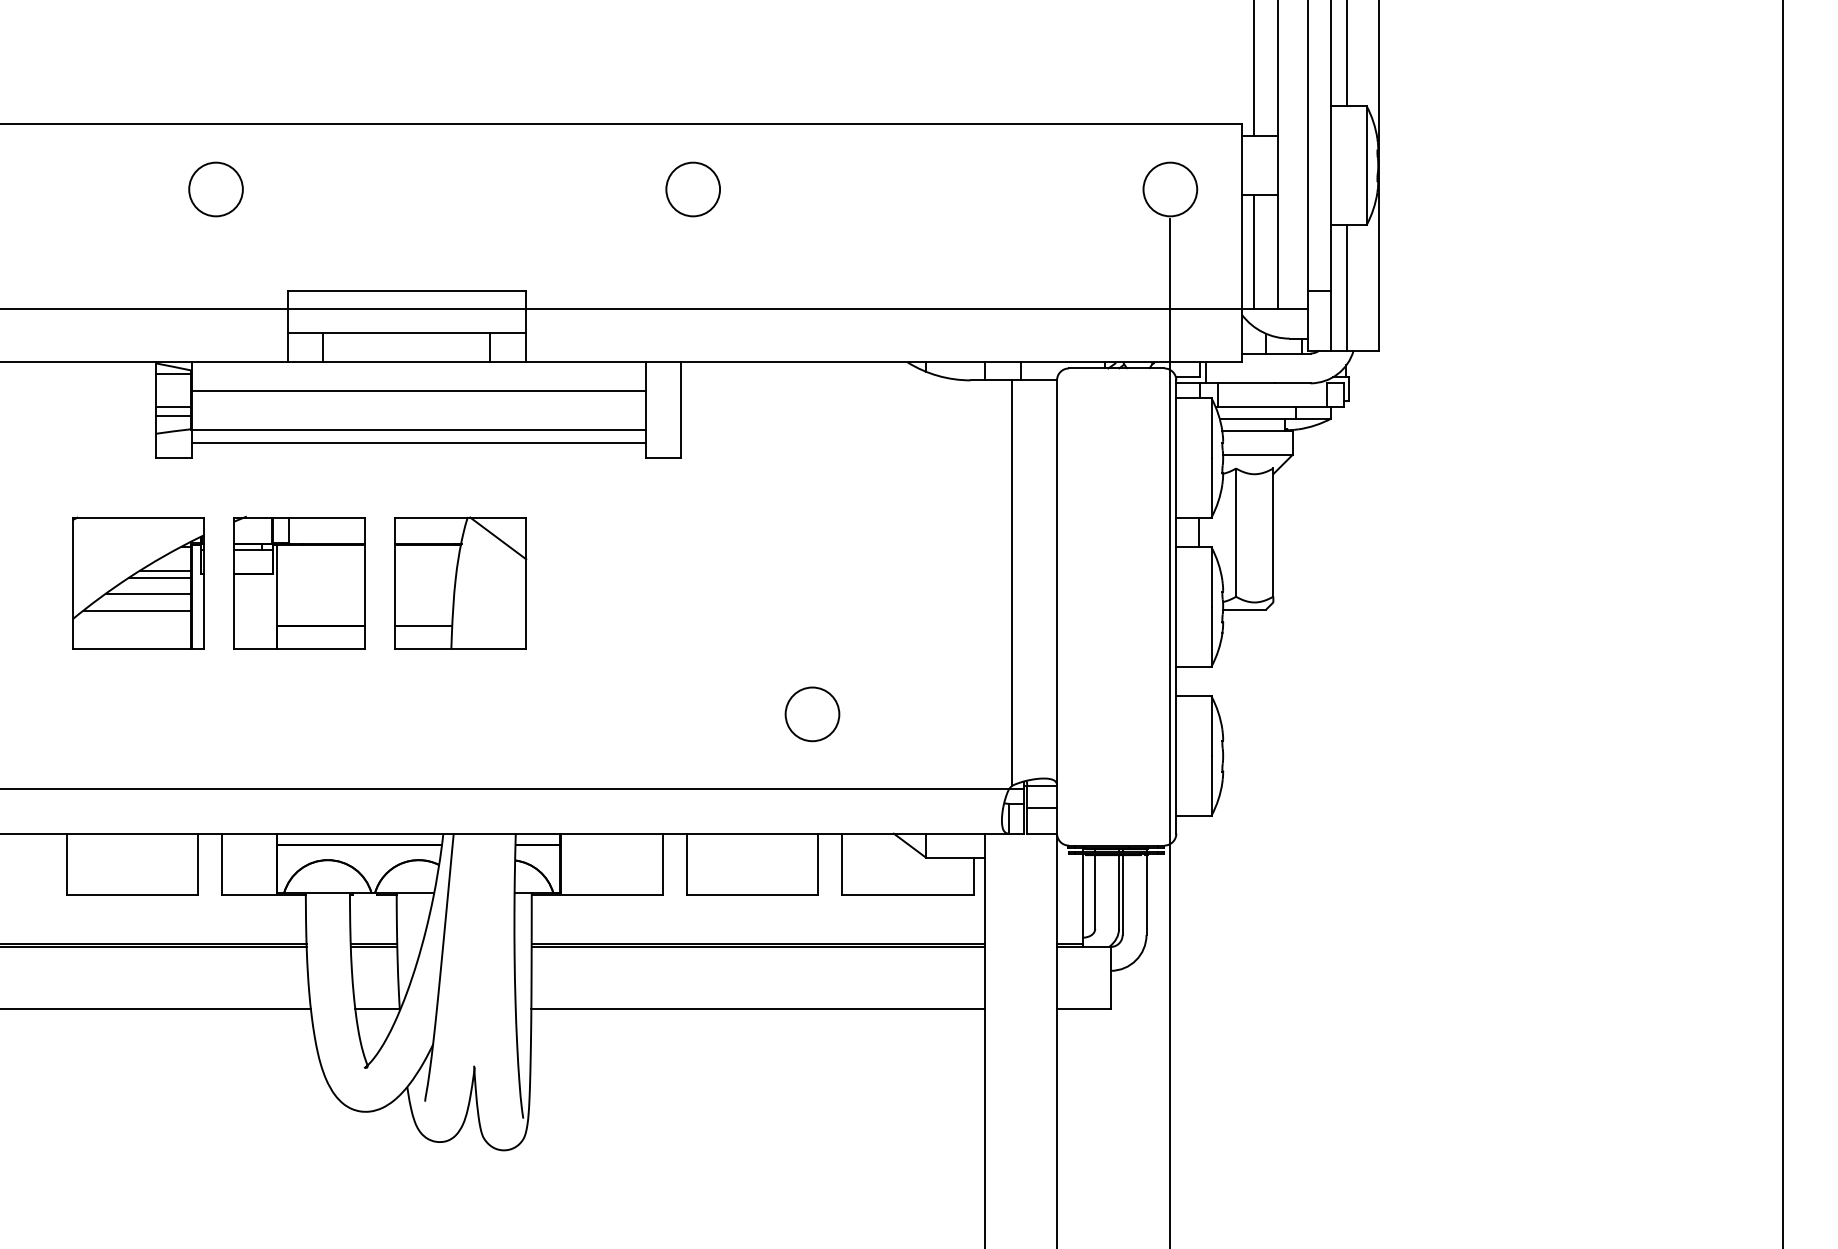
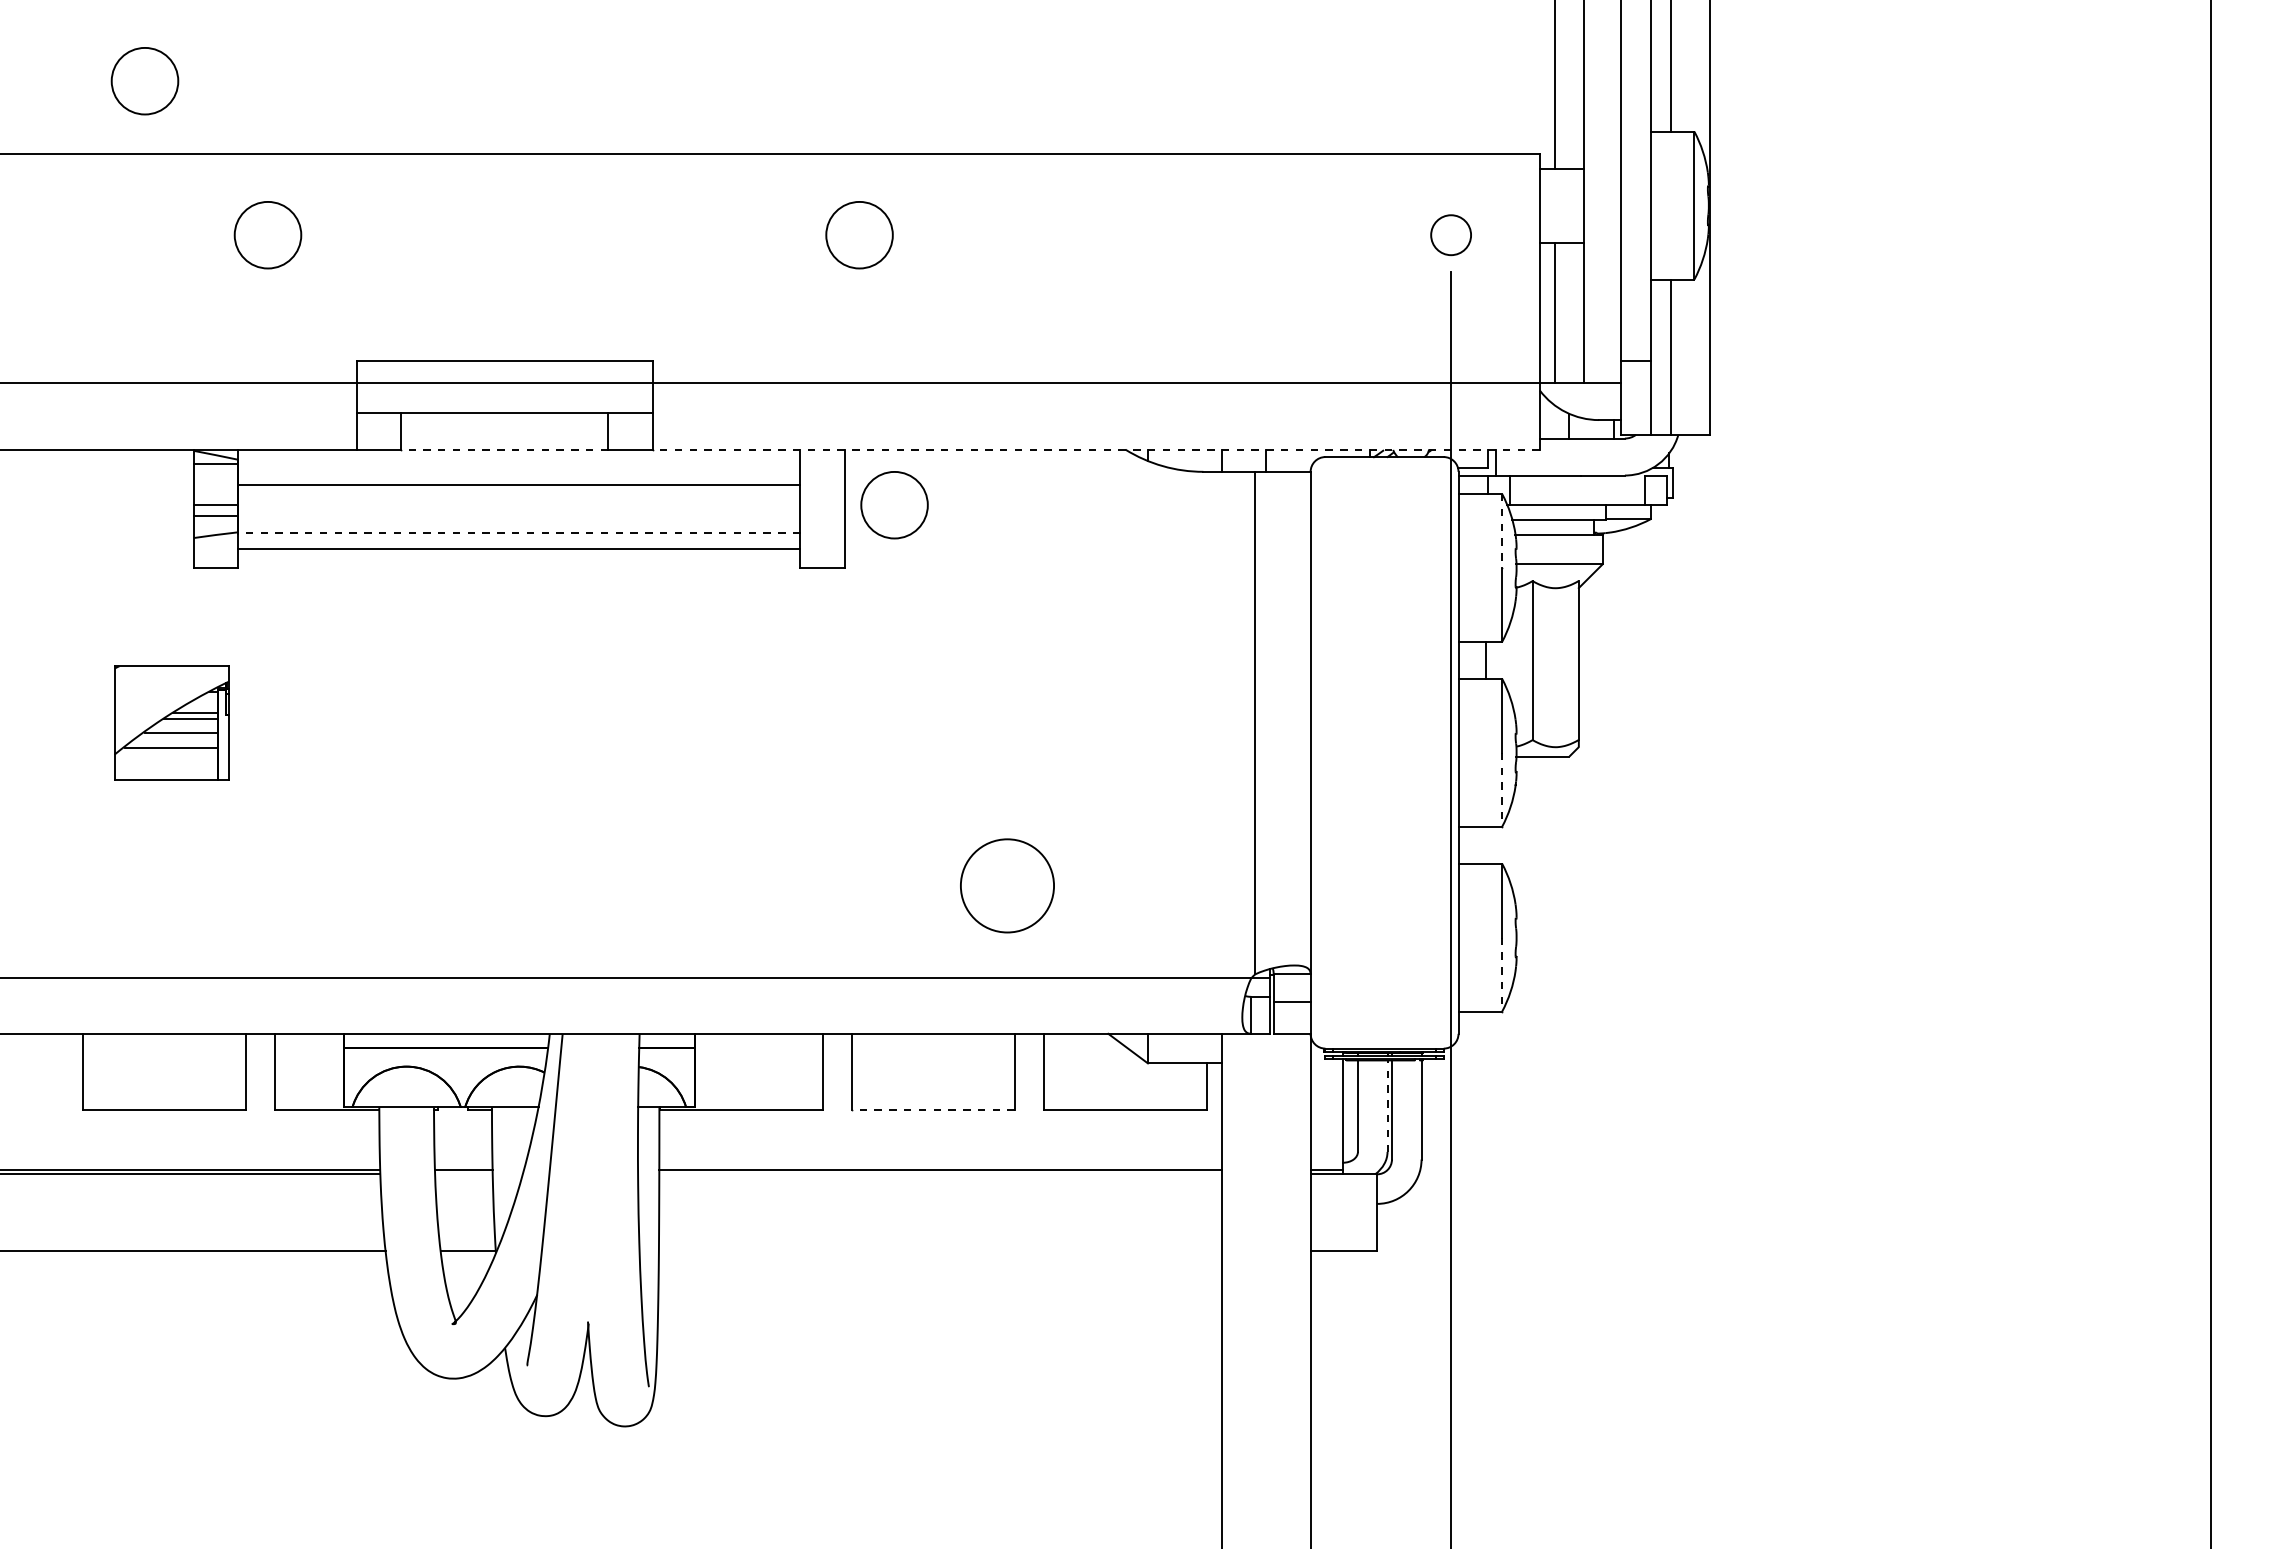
circle: (116, 65) -> (144, 81), added
circle: (1169, 188) -> (1450, 234), size x0.6
line: (406, 362) -> (504, 449), solid -> dashed
line: (884, 362) -> (1096, 449), solid -> dashed
circle: (721, 407) -> (894, 505), added
line: (1211, 428) -> (1502, 531), solid -> dashed
line: (418, 430) -> (519, 533), solid -> dashed
part: (299, 582) -> (371, 722), removed
part: (138, 583) -> (171, 723), size x0.7
part: (460, 583) -> (571, 723), removed
line: (1211, 636) -> (1502, 789), solid -> dashed
circle: (812, 714) -> (1007, 885), size x1.4
line: (1211, 785) -> (1502, 974), solid -> dashed
line: (1119, 892) -> (1387, 1106), solid -> dashed
line: (752, 894) -> (933, 1109), solid -> dashed
line: (373, 947) -> (463, 1174), removed
line: (758, 947) -> (940, 1174), removed
line: (757, 1009) -> (939, 1251), removed

